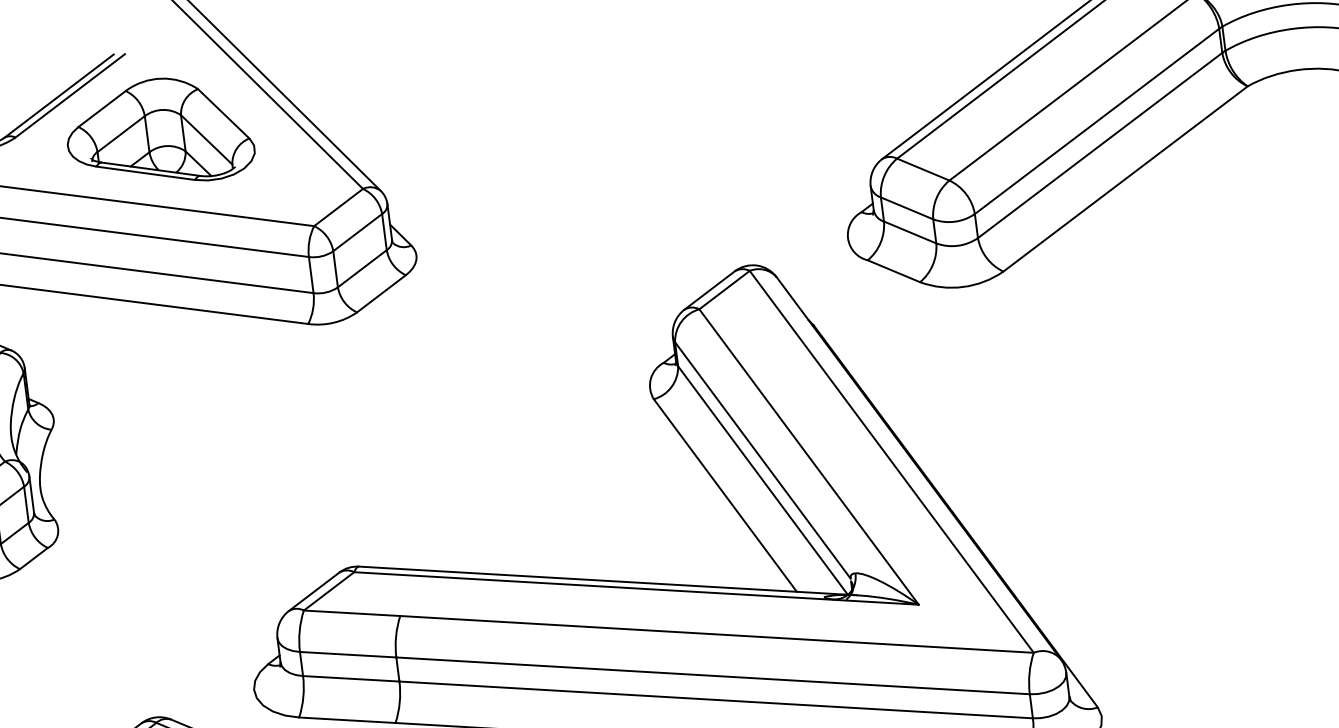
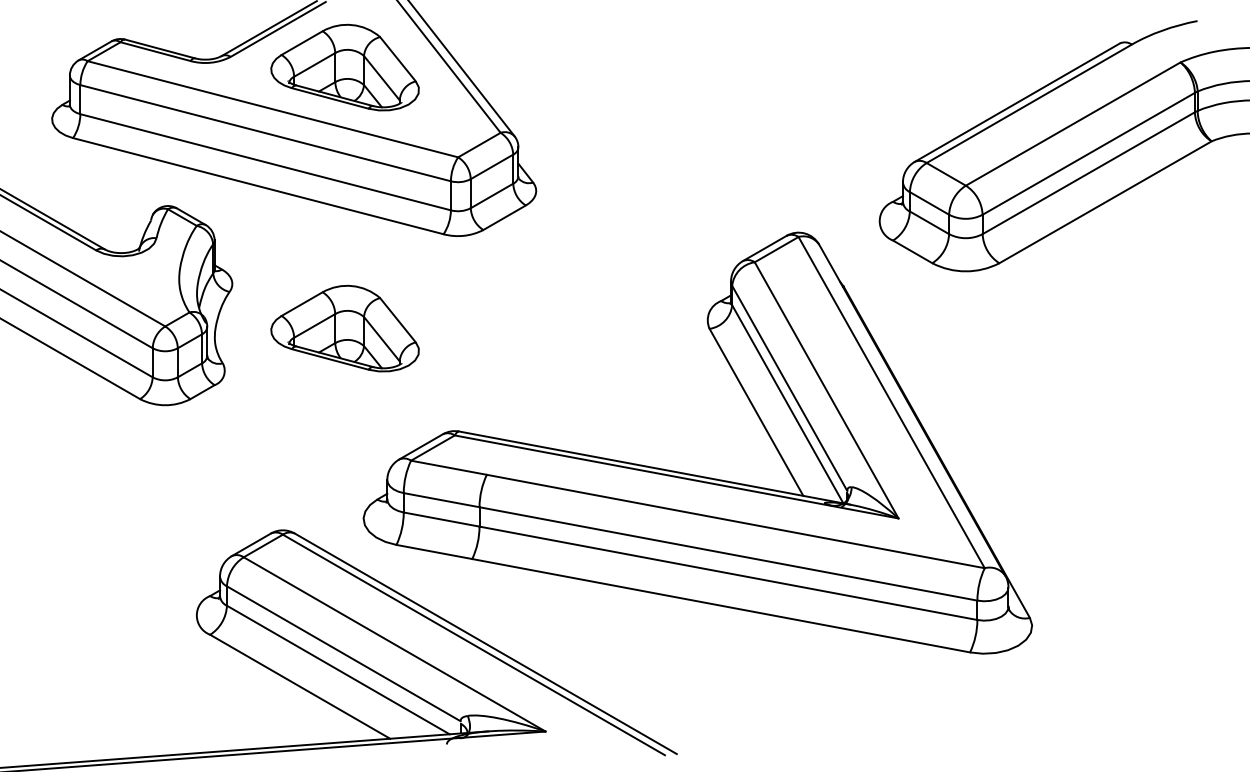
part: (200, 456) -> (344, 328), added

